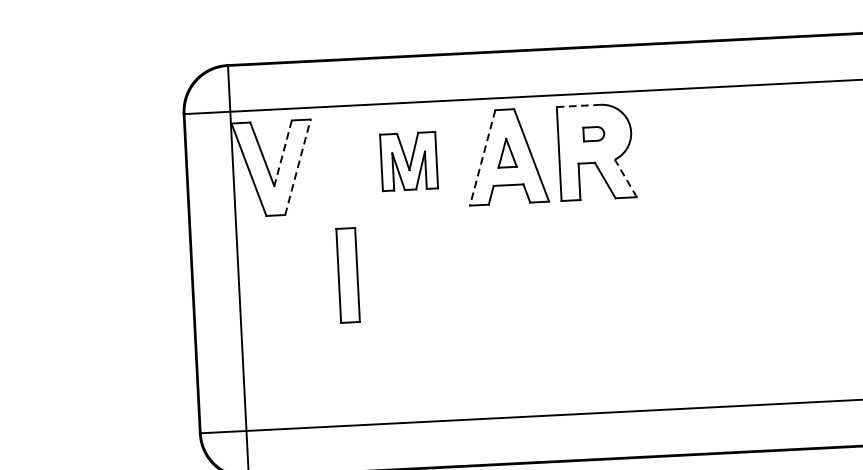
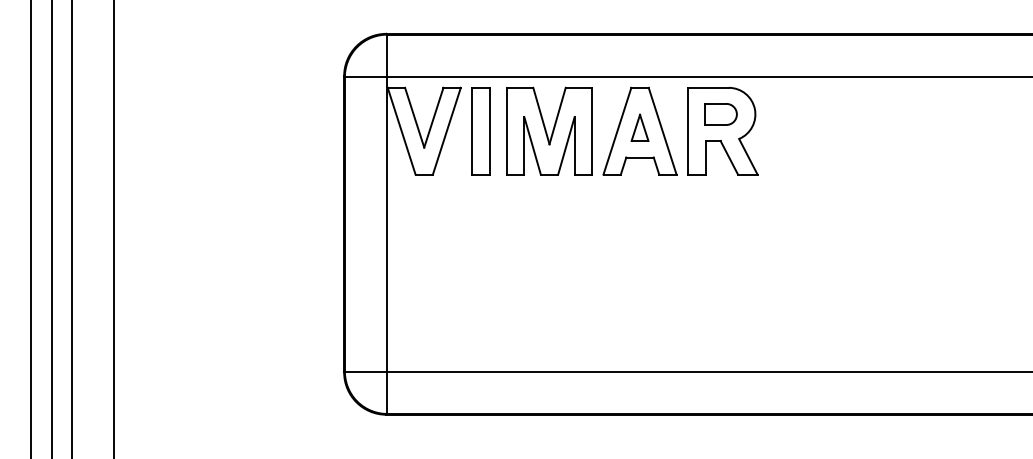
line: (577, 105) -> (707, 87), dashed -> solid
part: (593, 134) -> (720, 114), size x1.67
line: (282, 154) -> (433, 118), dashed -> solid
line: (482, 158) -> (617, 131), dashed -> solid
part: (409, 160) -> (549, 130), size x1.67
line: (297, 167) -> (446, 131), dashed -> solid
line: (625, 178) -> (748, 156), dashed -> solid
part: (347, 275) -> (480, 131), moved

